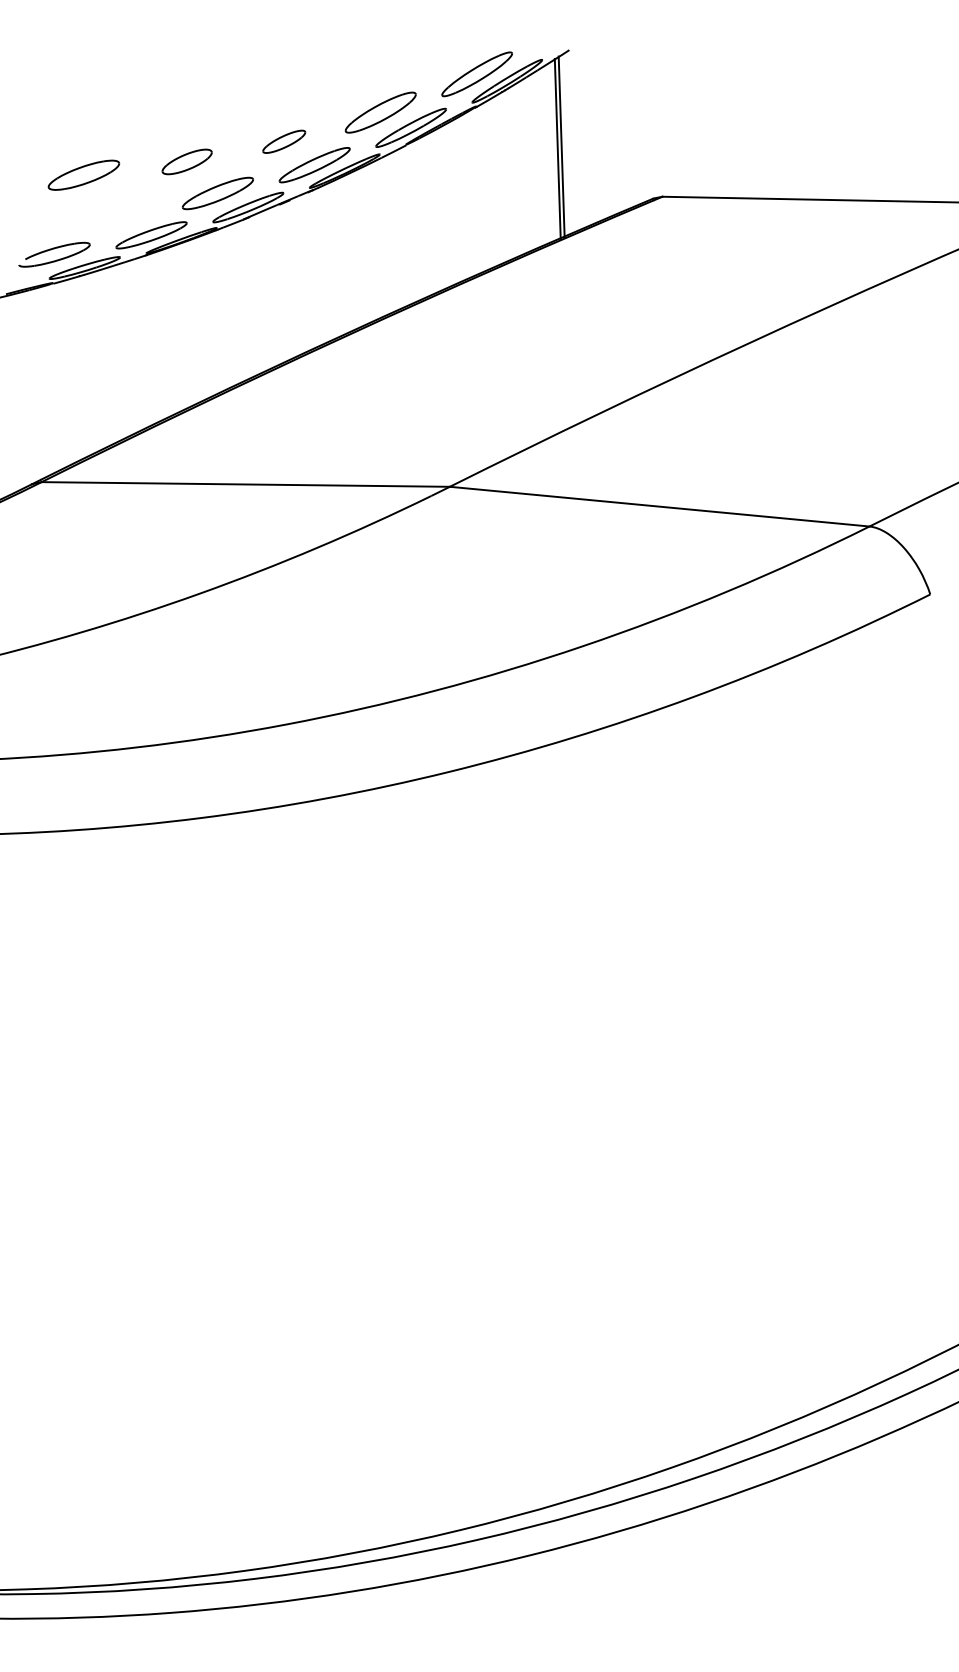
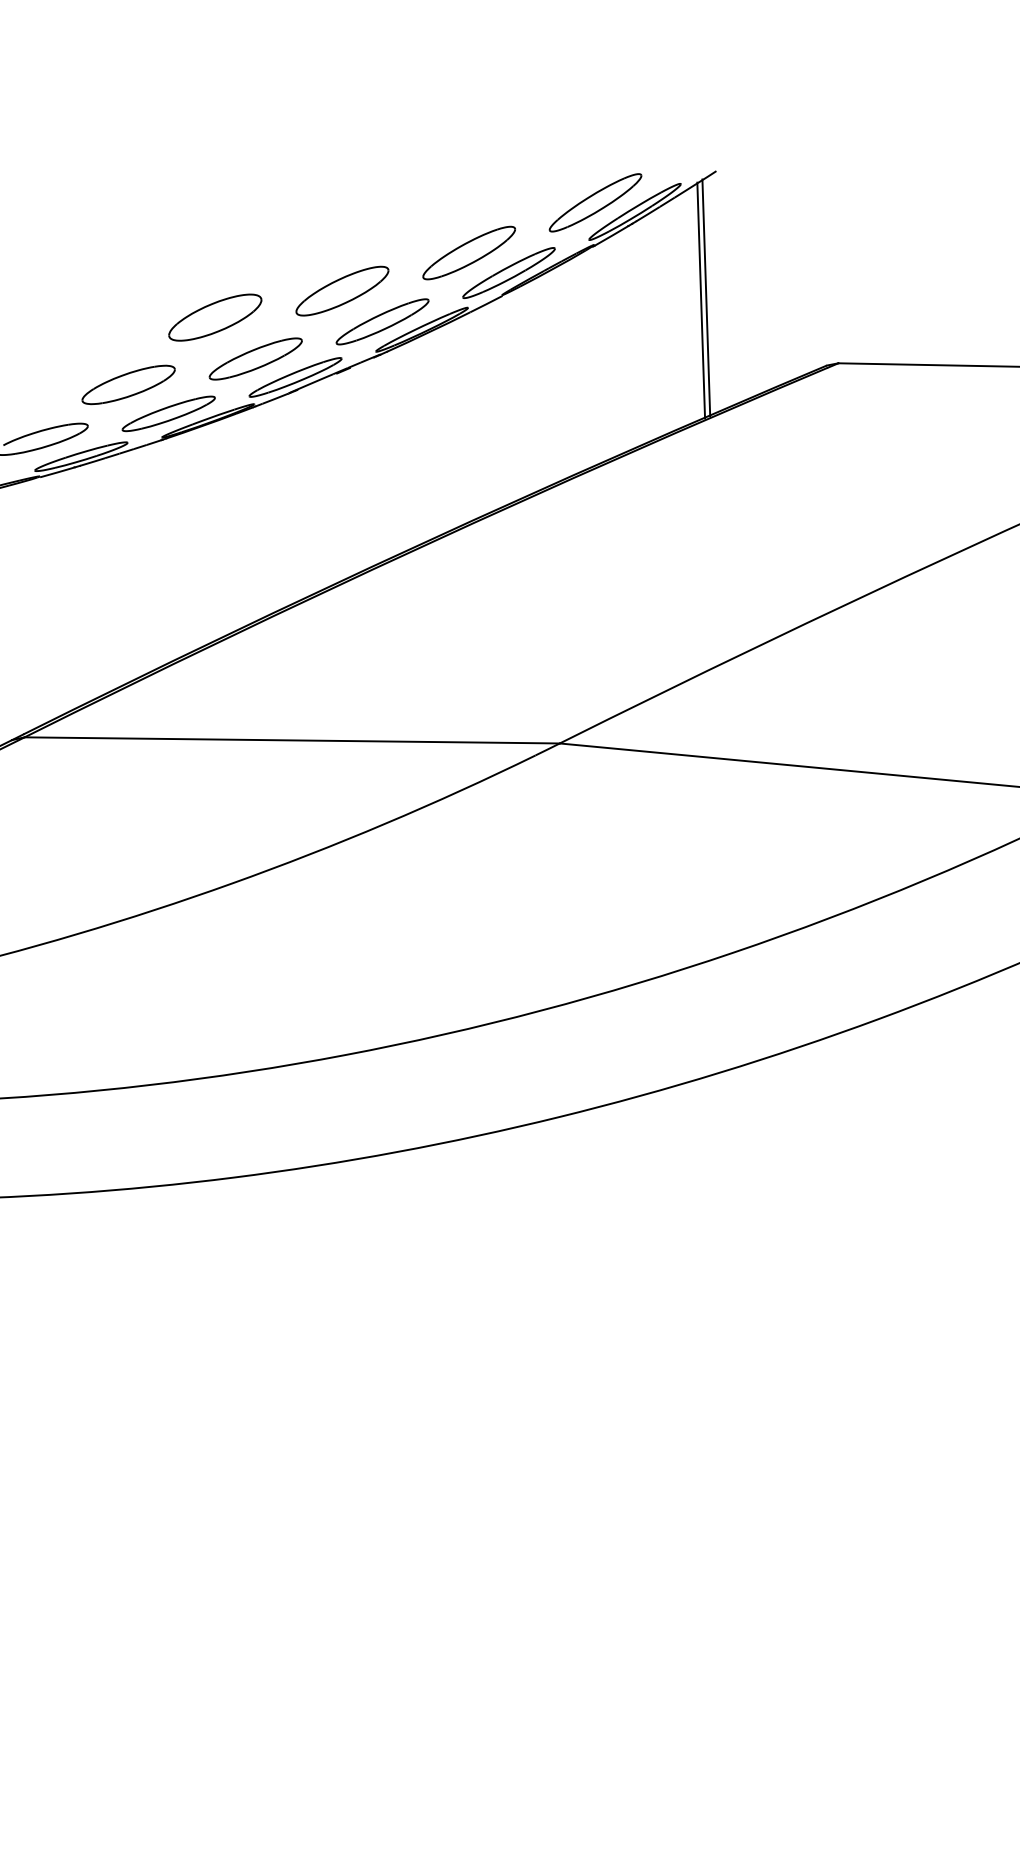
part: (284, 141) -> (343, 290), size x1.67
part: (187, 161) -> (215, 317), size x1.43
part: (83, 174) -> (128, 383), moved

